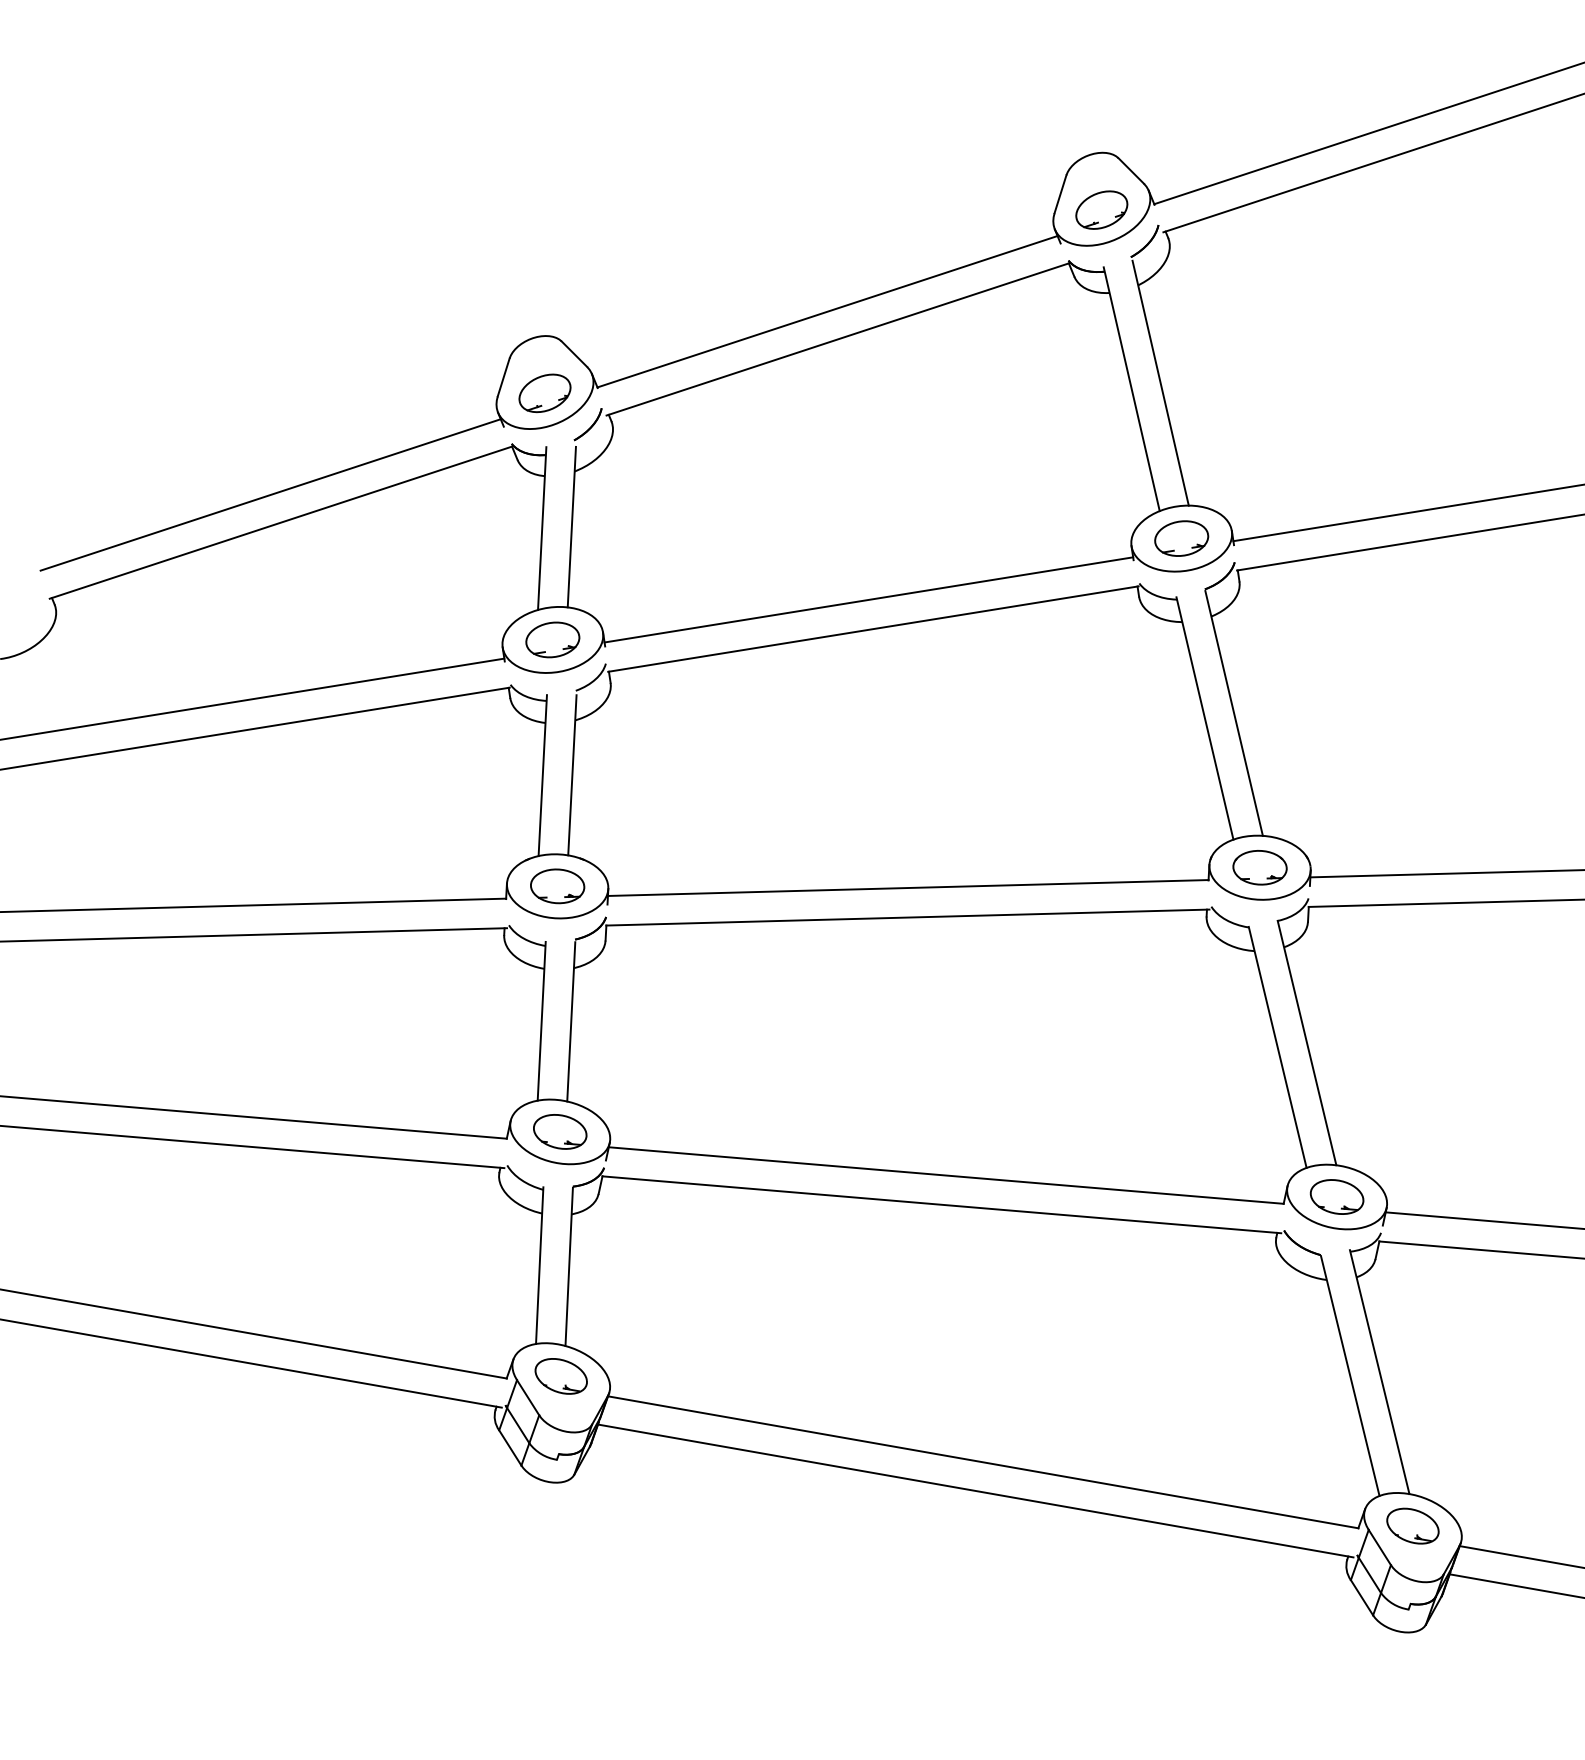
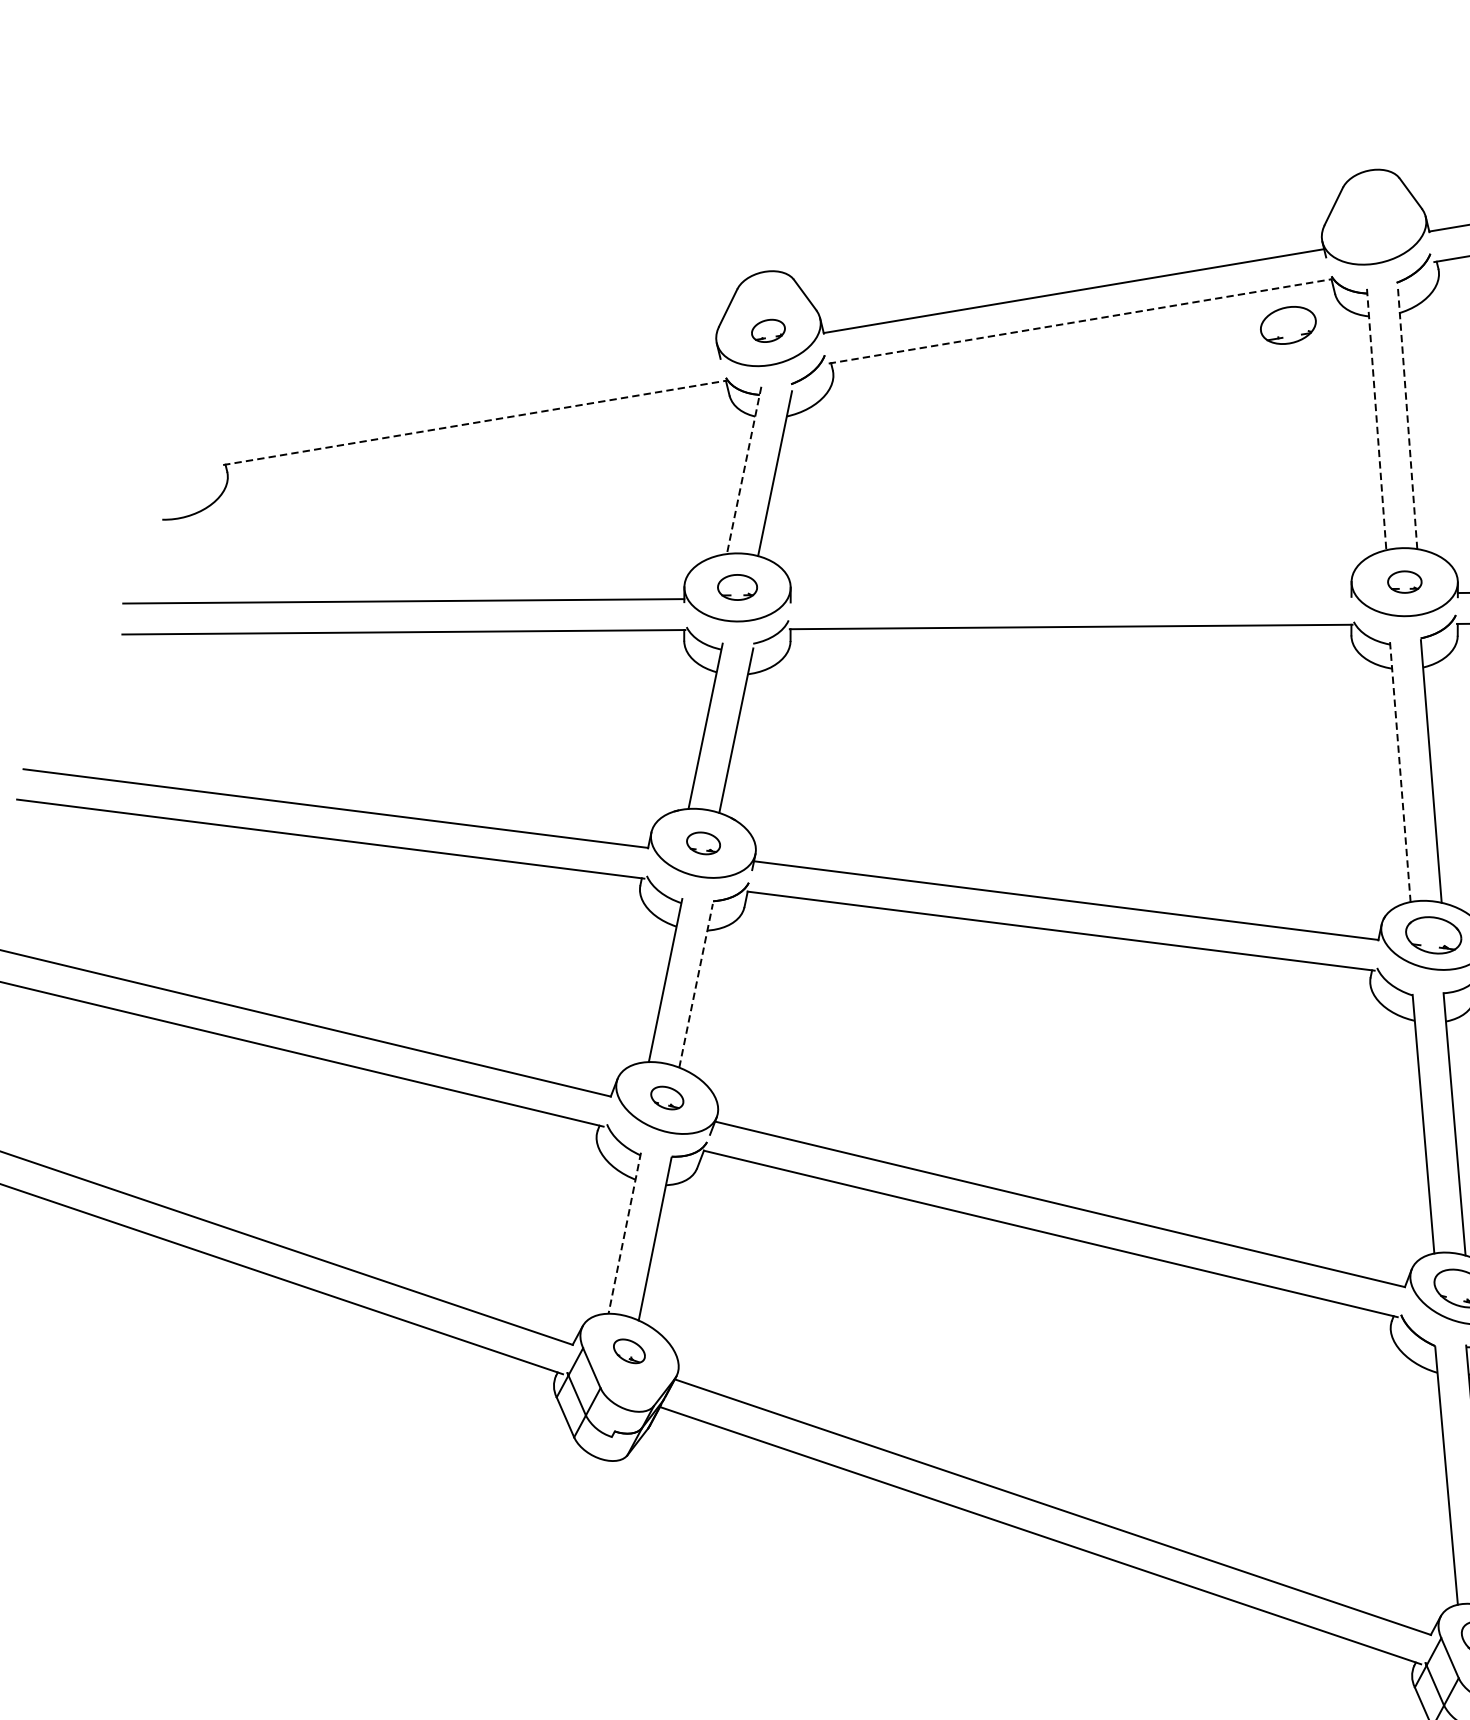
part: (1101, 209) -> (1288, 324), moved
line: (838, 339) -> (1080, 321), solid -> dashed
line: (1160, 383) -> (1407, 418), solid -> dashed
line: (1131, 389) -> (1376, 419), solid -> dashed
part: (544, 393) -> (767, 330), size x0.6
line: (270, 494) -> (468, 392), removed
line: (281, 522) -> (475, 422), solid -> dashed
line: (542, 528) -> (744, 470), solid -> dashed
part: (1181, 538) -> (1404, 582), size x0.6
line: (868, 599) -> (1070, 595), removed
part: (552, 639) -> (737, 586), size x0.7
line: (1205, 718) -> (1400, 772), solid -> dashed
part: (557, 886) -> (703, 843), size x0.6
line: (571, 1021) -> (696, 985), solid -> dashed
part: (560, 1131) -> (667, 1097), size x0.6
line: (539, 1266) -> (624, 1234), solid -> dashed
part: (560, 1376) -> (628, 1351), size x0.6

